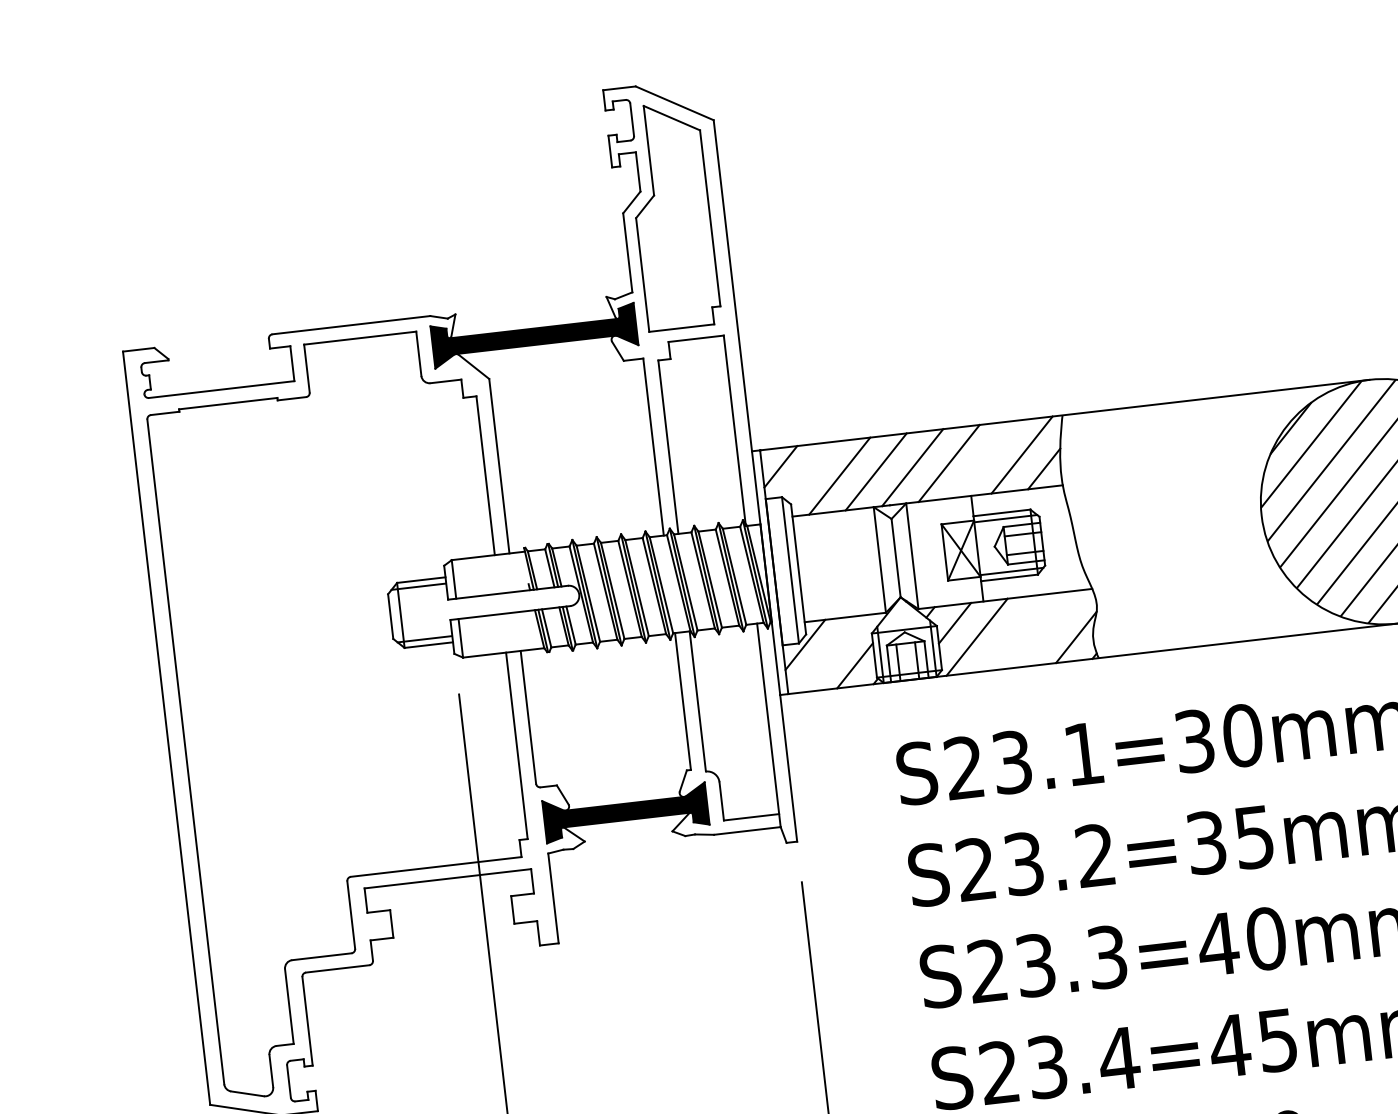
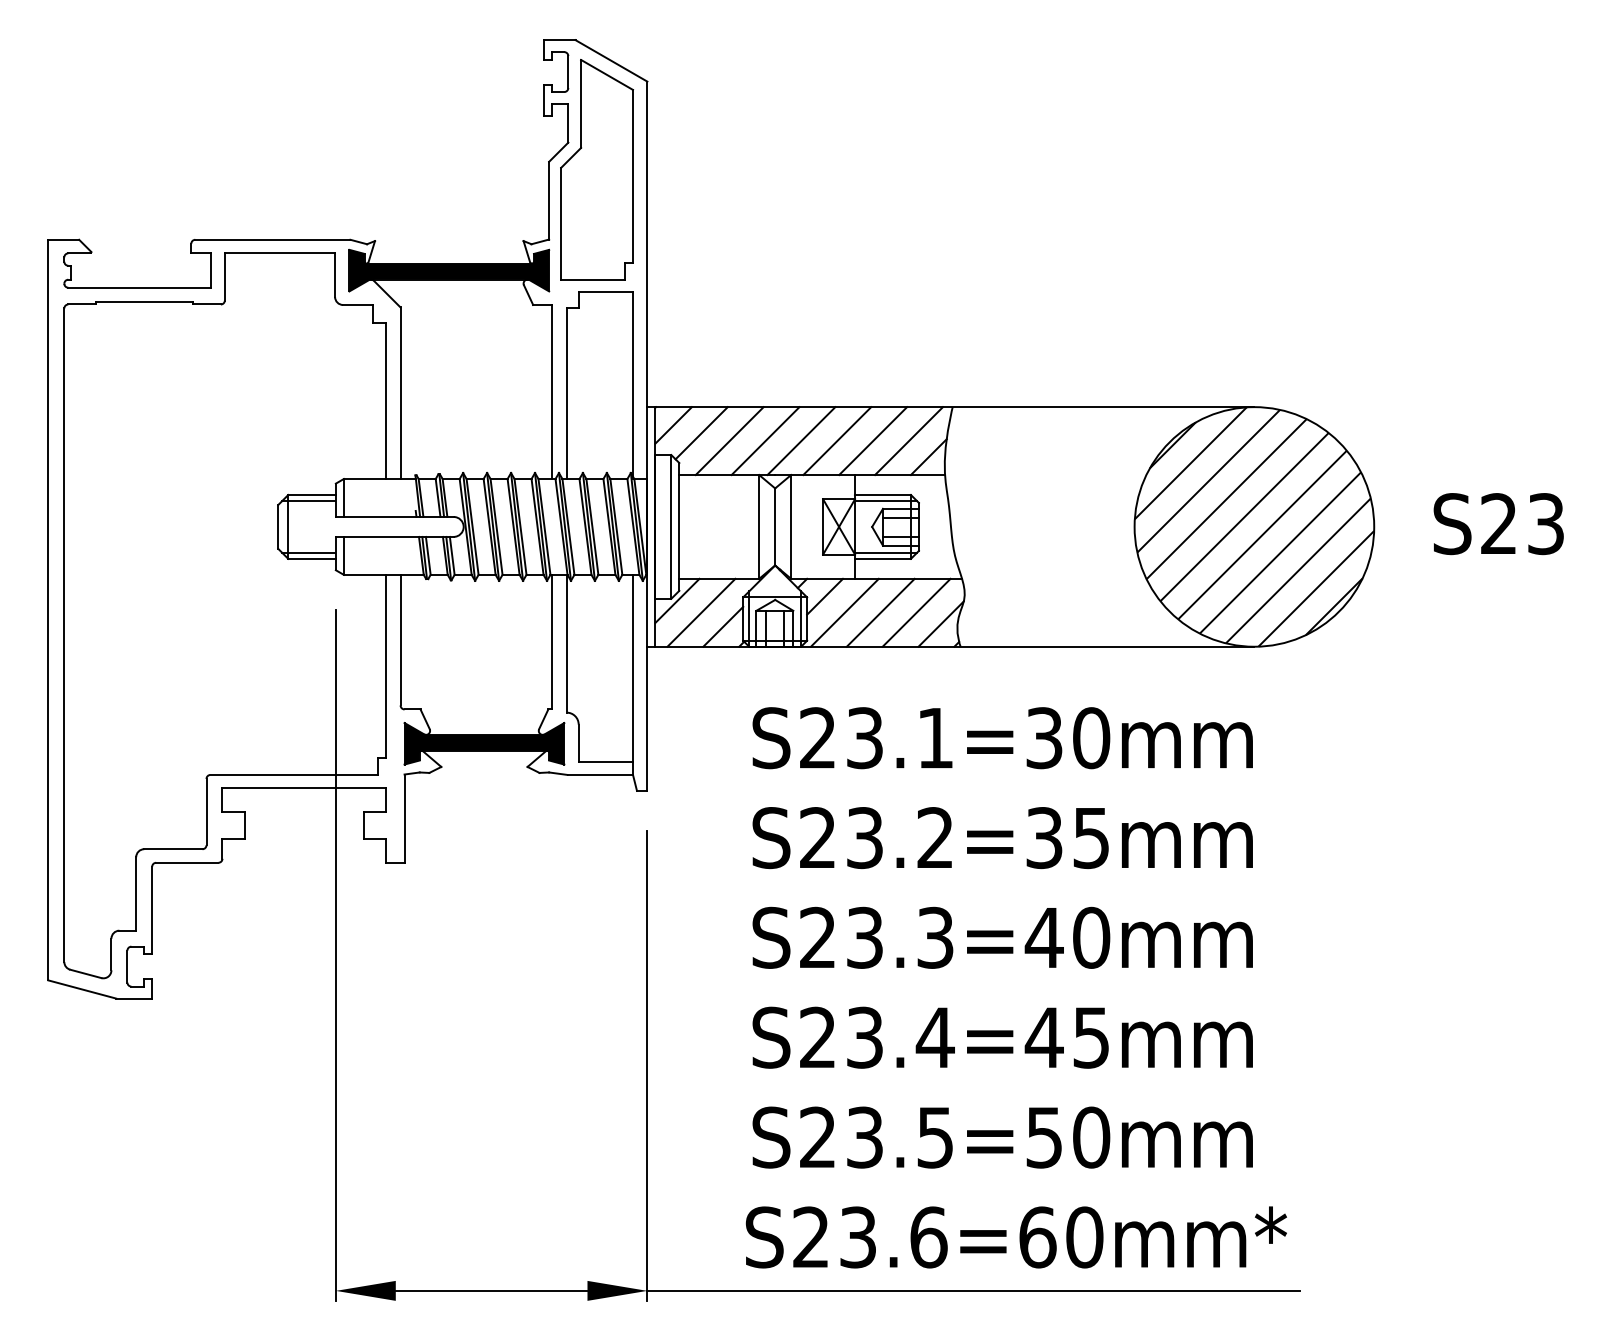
line: (986, 459) -> (873, 441), added
line: (810, 471) -> (701, 433), added
line: (1049, 628) -> (916, 612), added
line: (1013, 632) -> (880, 612), added
line: (831, 653) -> (701, 612), added

